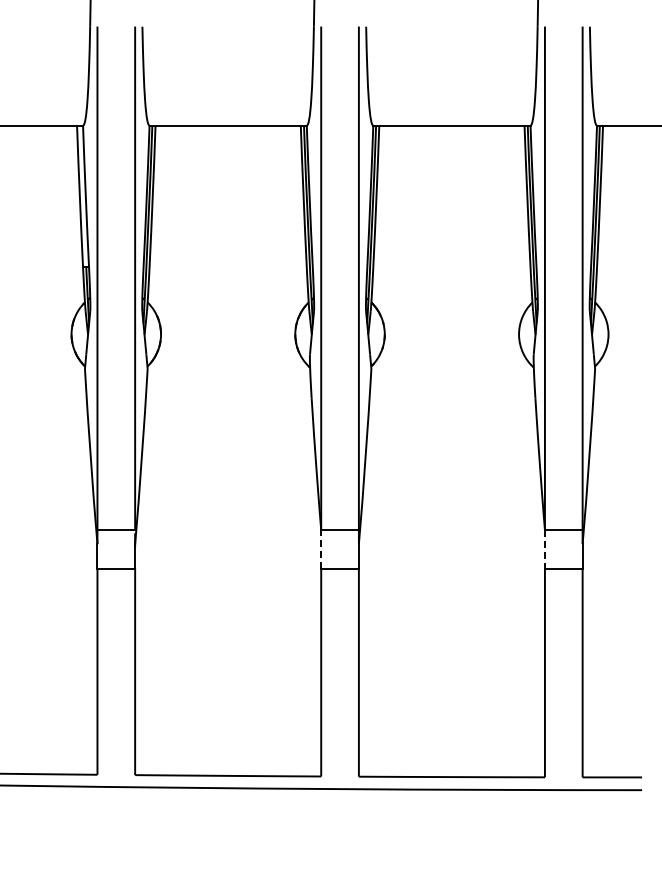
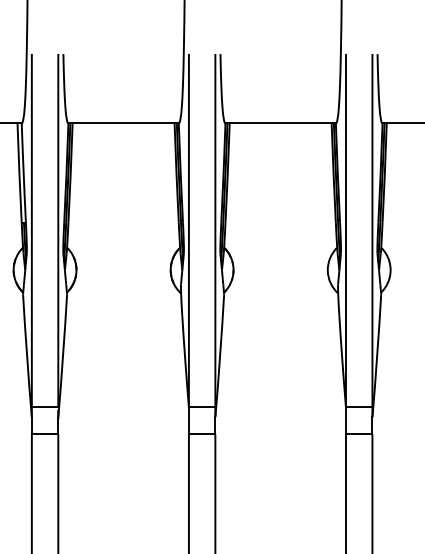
line: (321, 548) -> (189, 420), dashed -> solid
line: (544, 549) -> (345, 421), dashed -> solid

